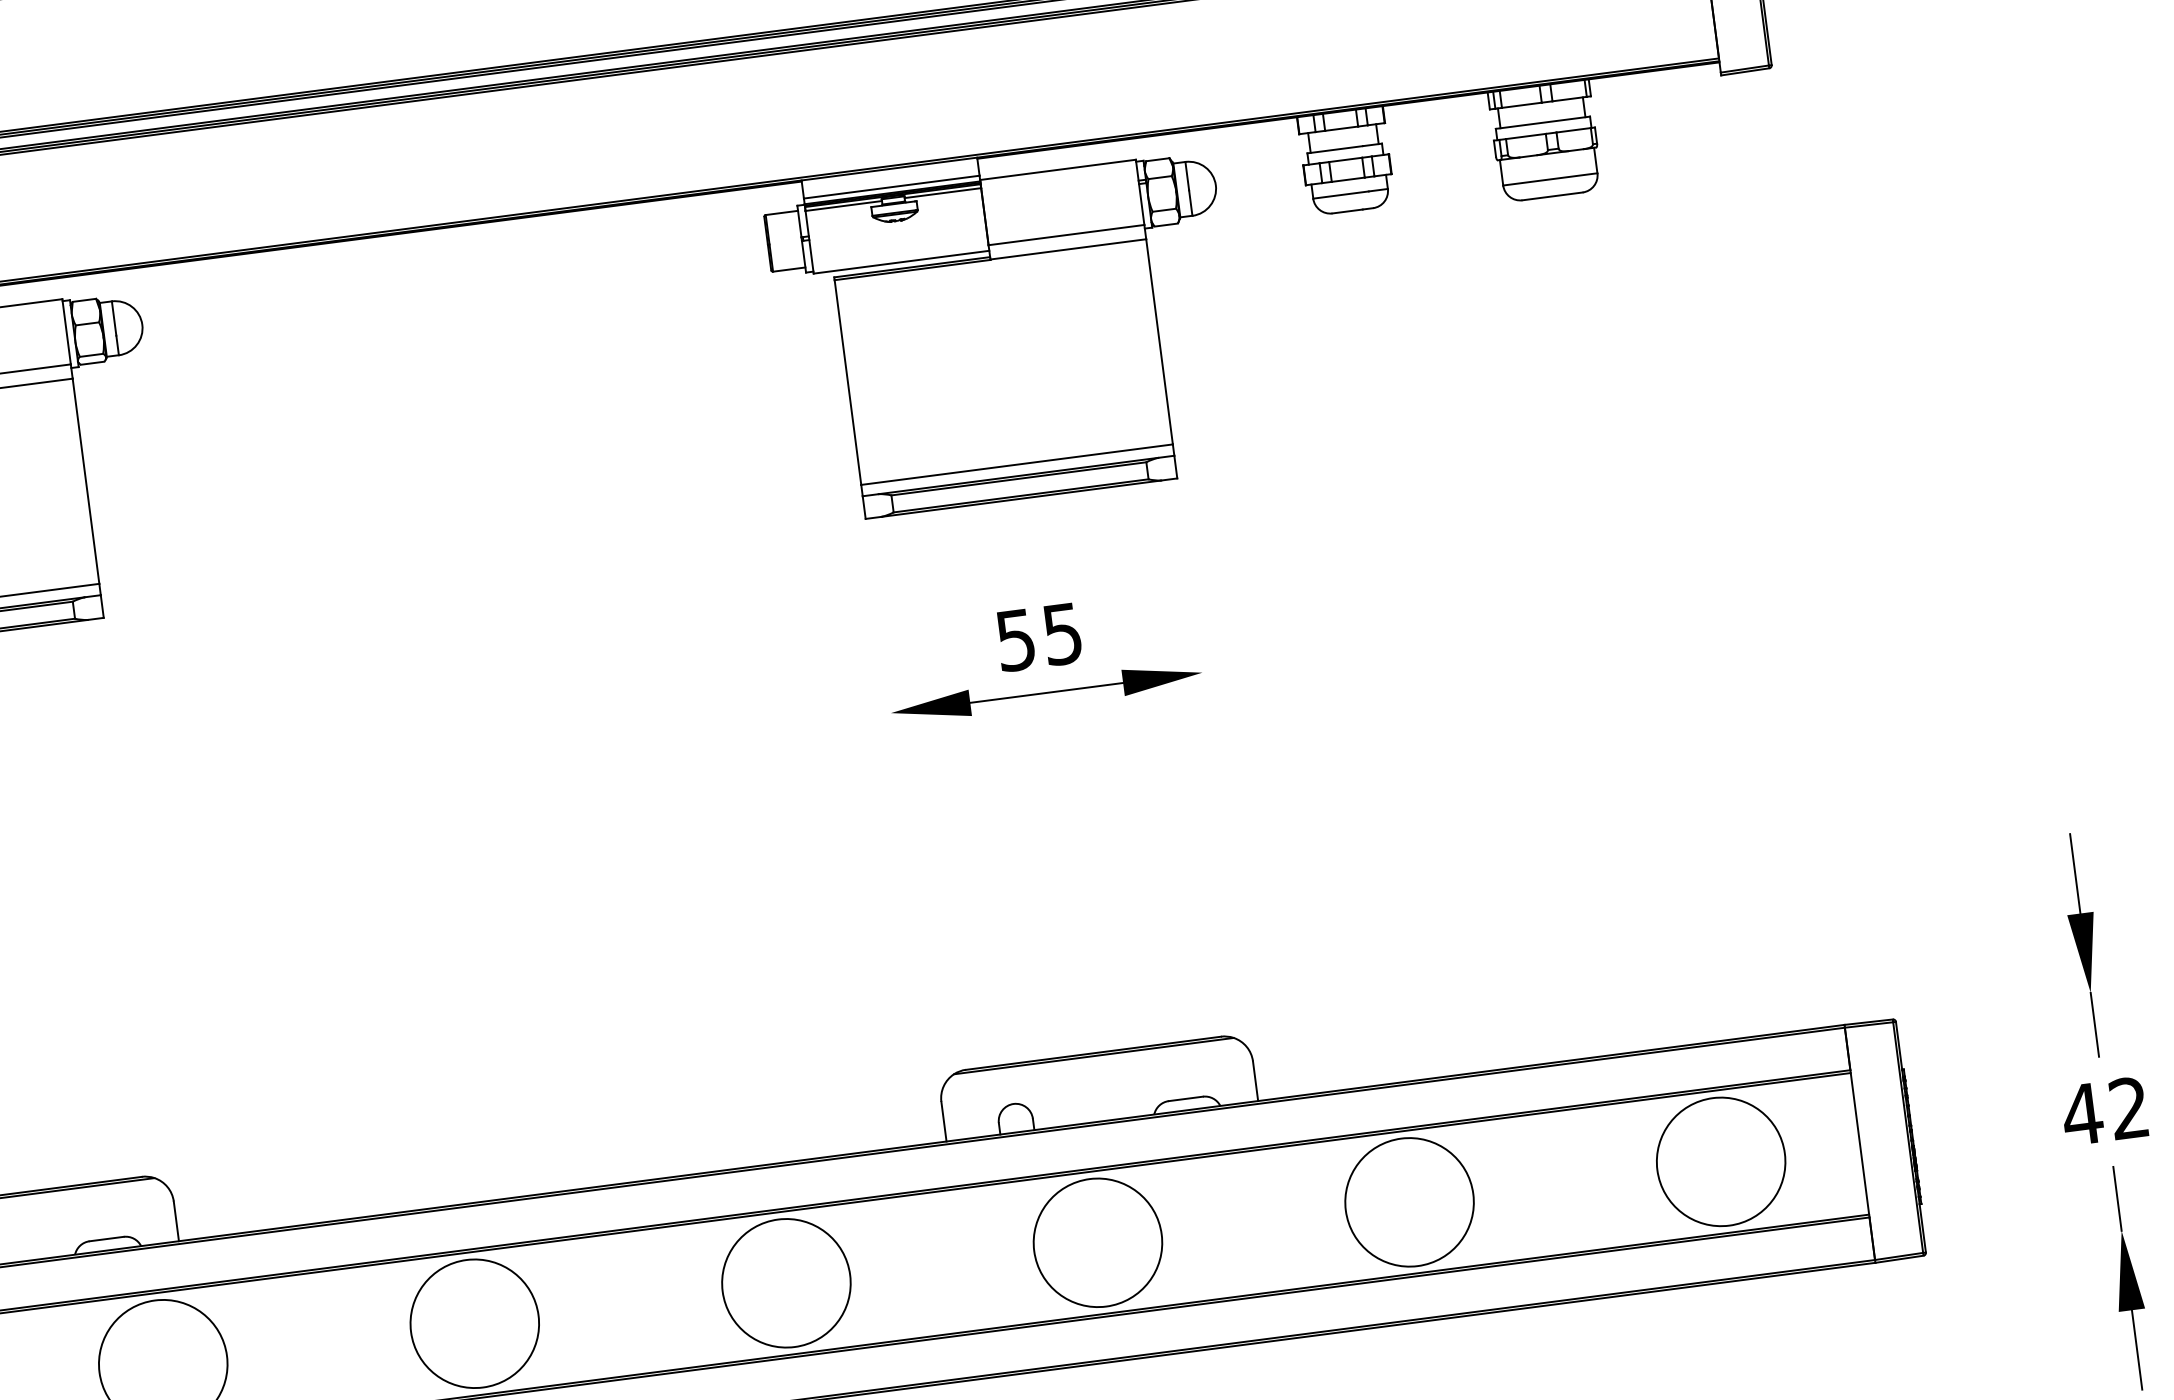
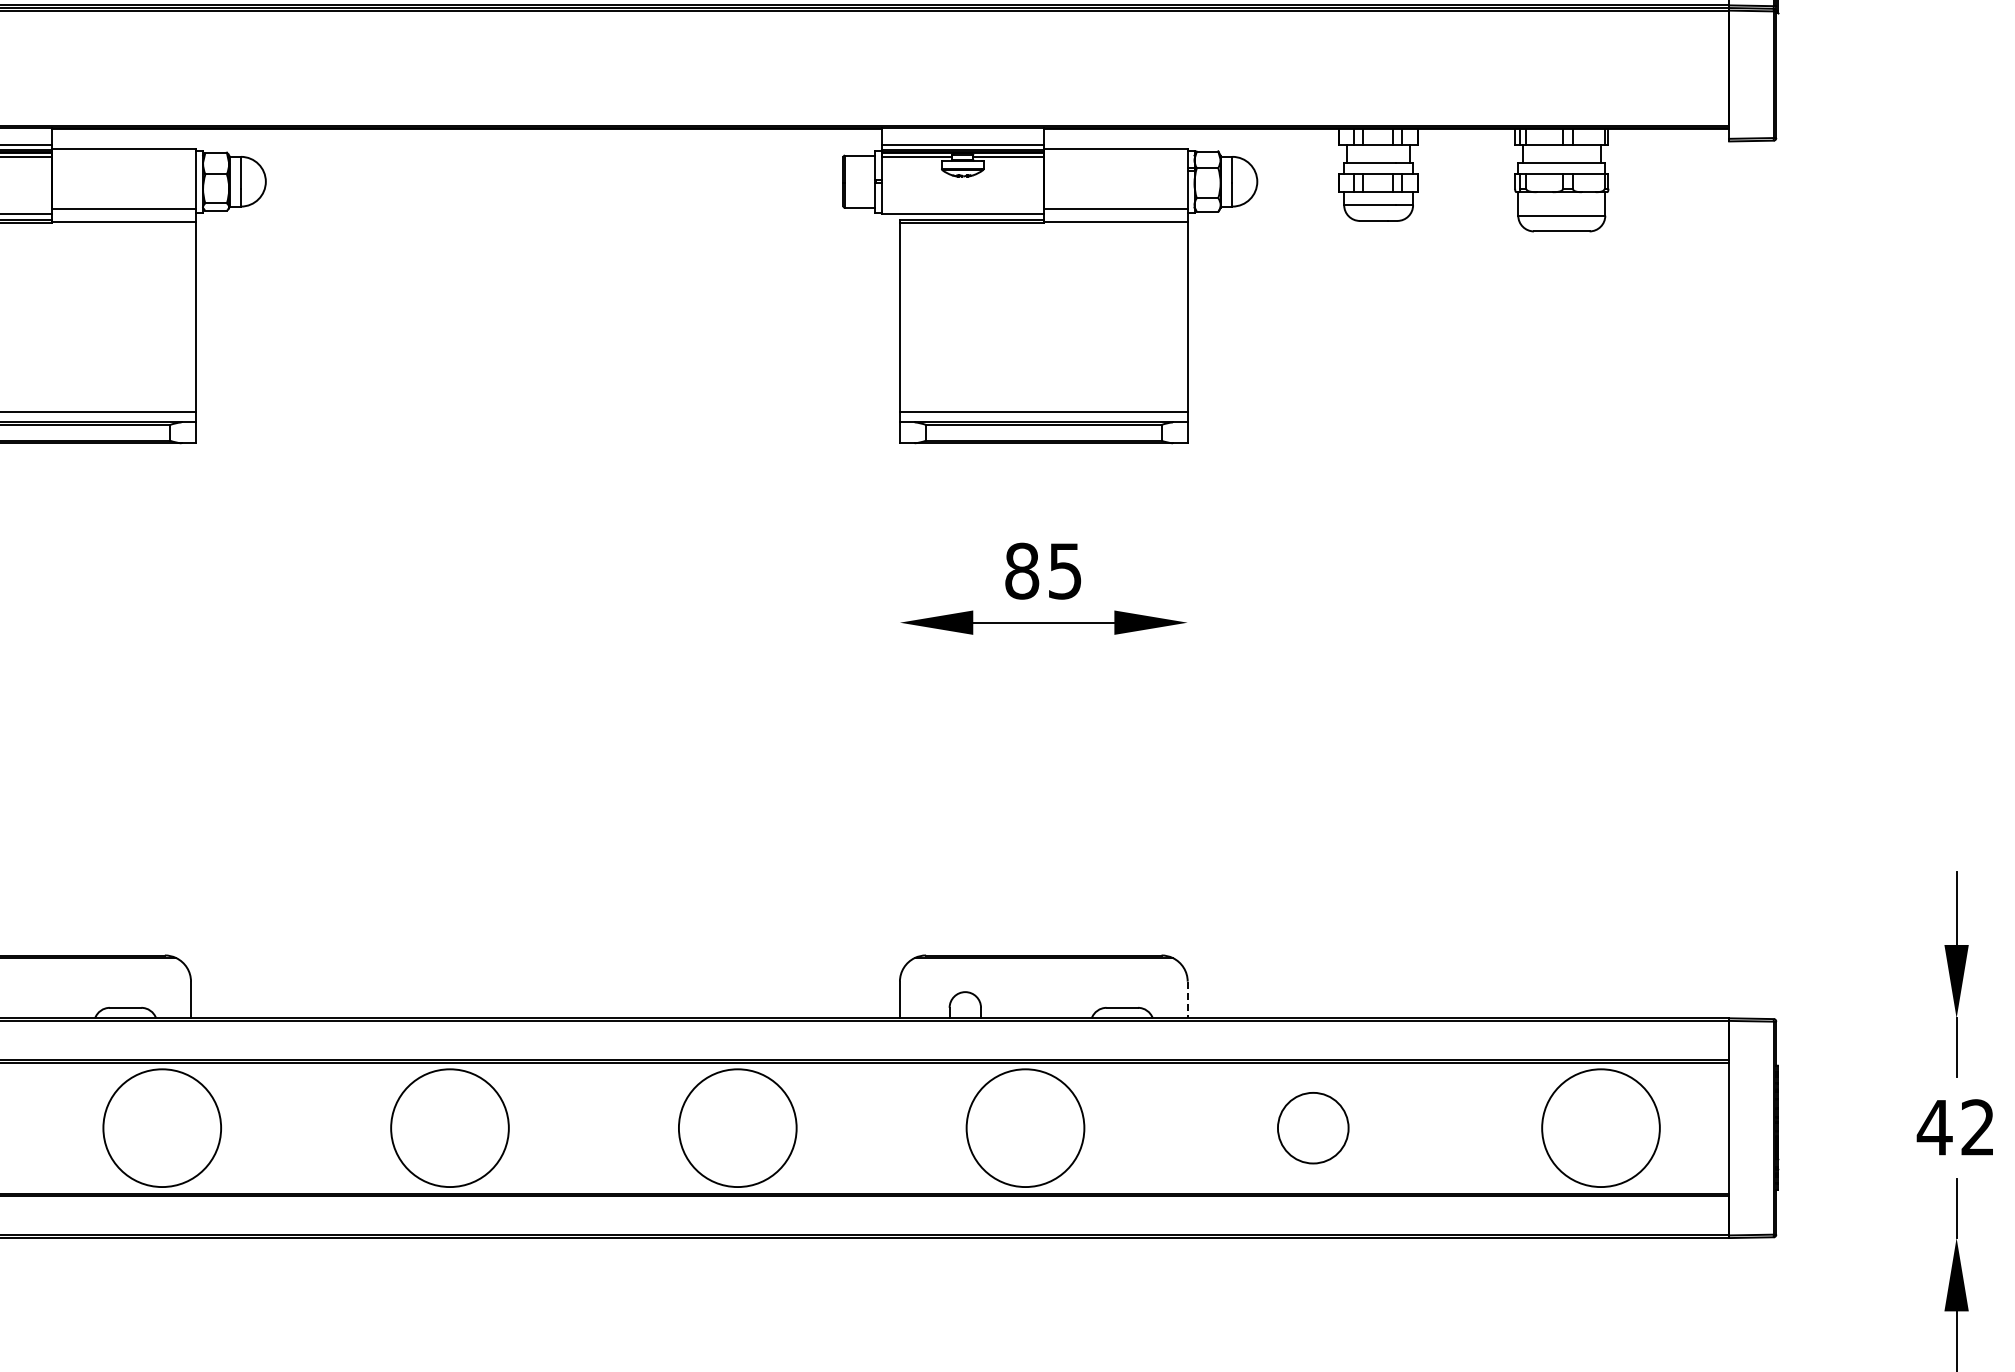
text: (1016, 639) -> (1022, 570), 55 -> 85
line: (1255, 1081) -> (1187, 1000), solid -> dashed
circle: (1409, 1202) -> (1313, 1128), size x0.6

